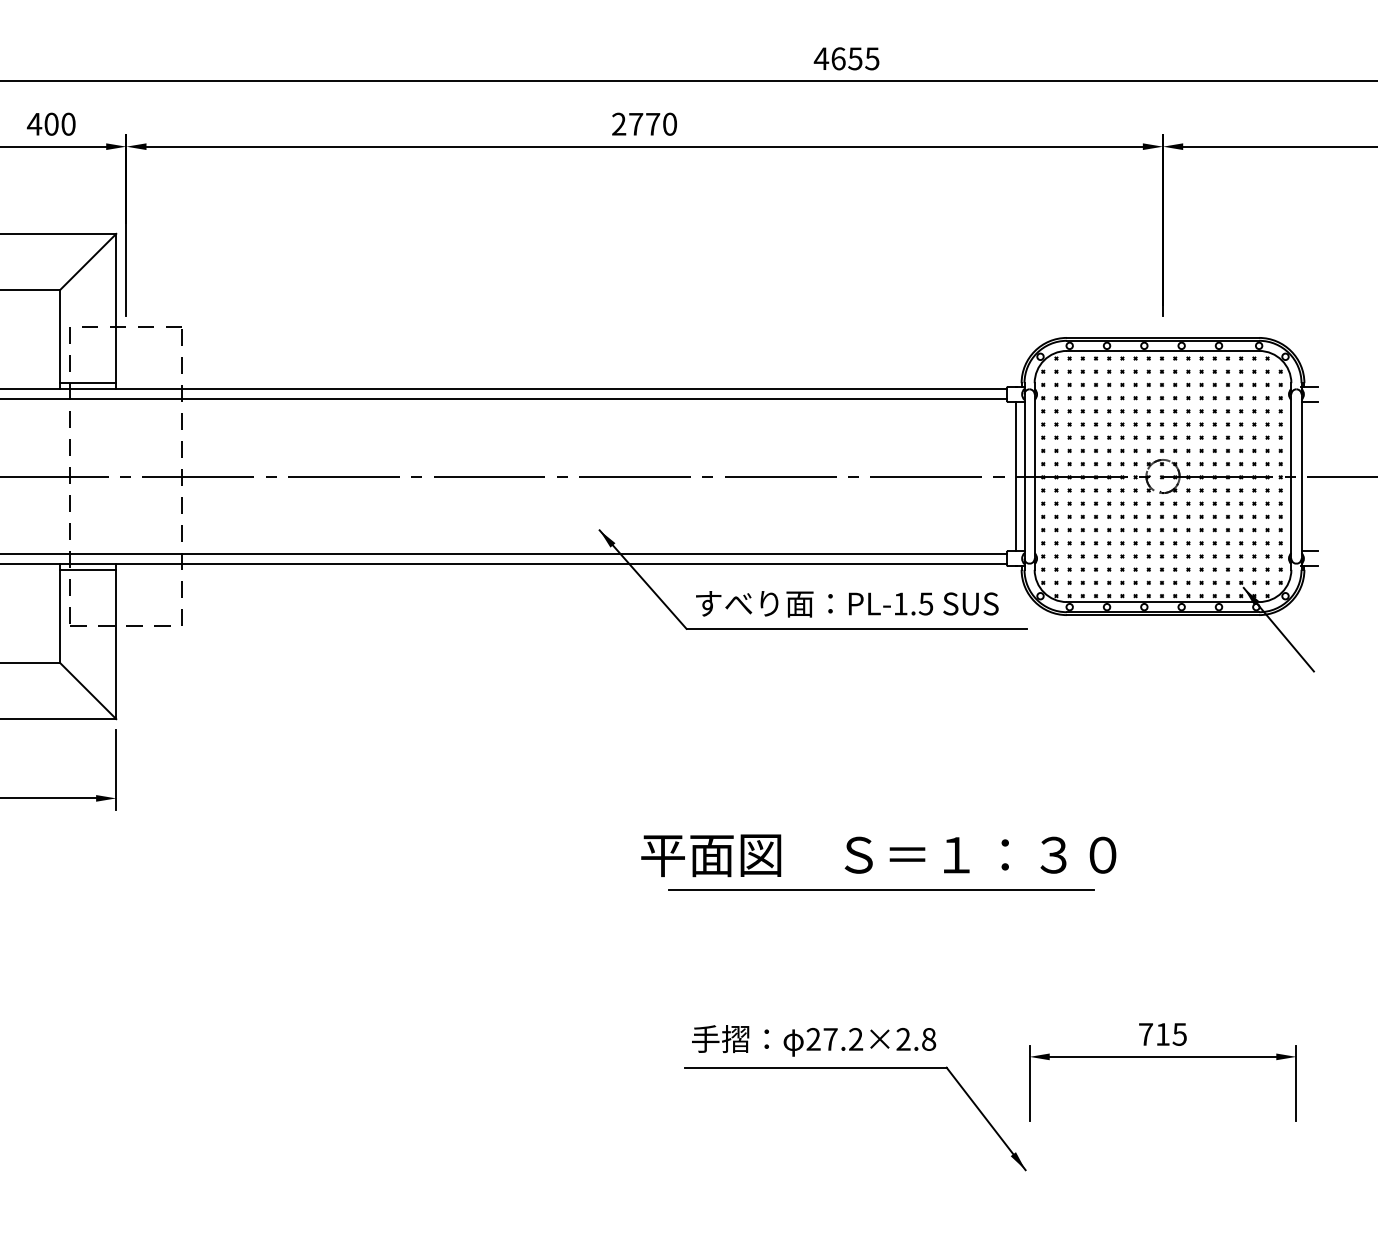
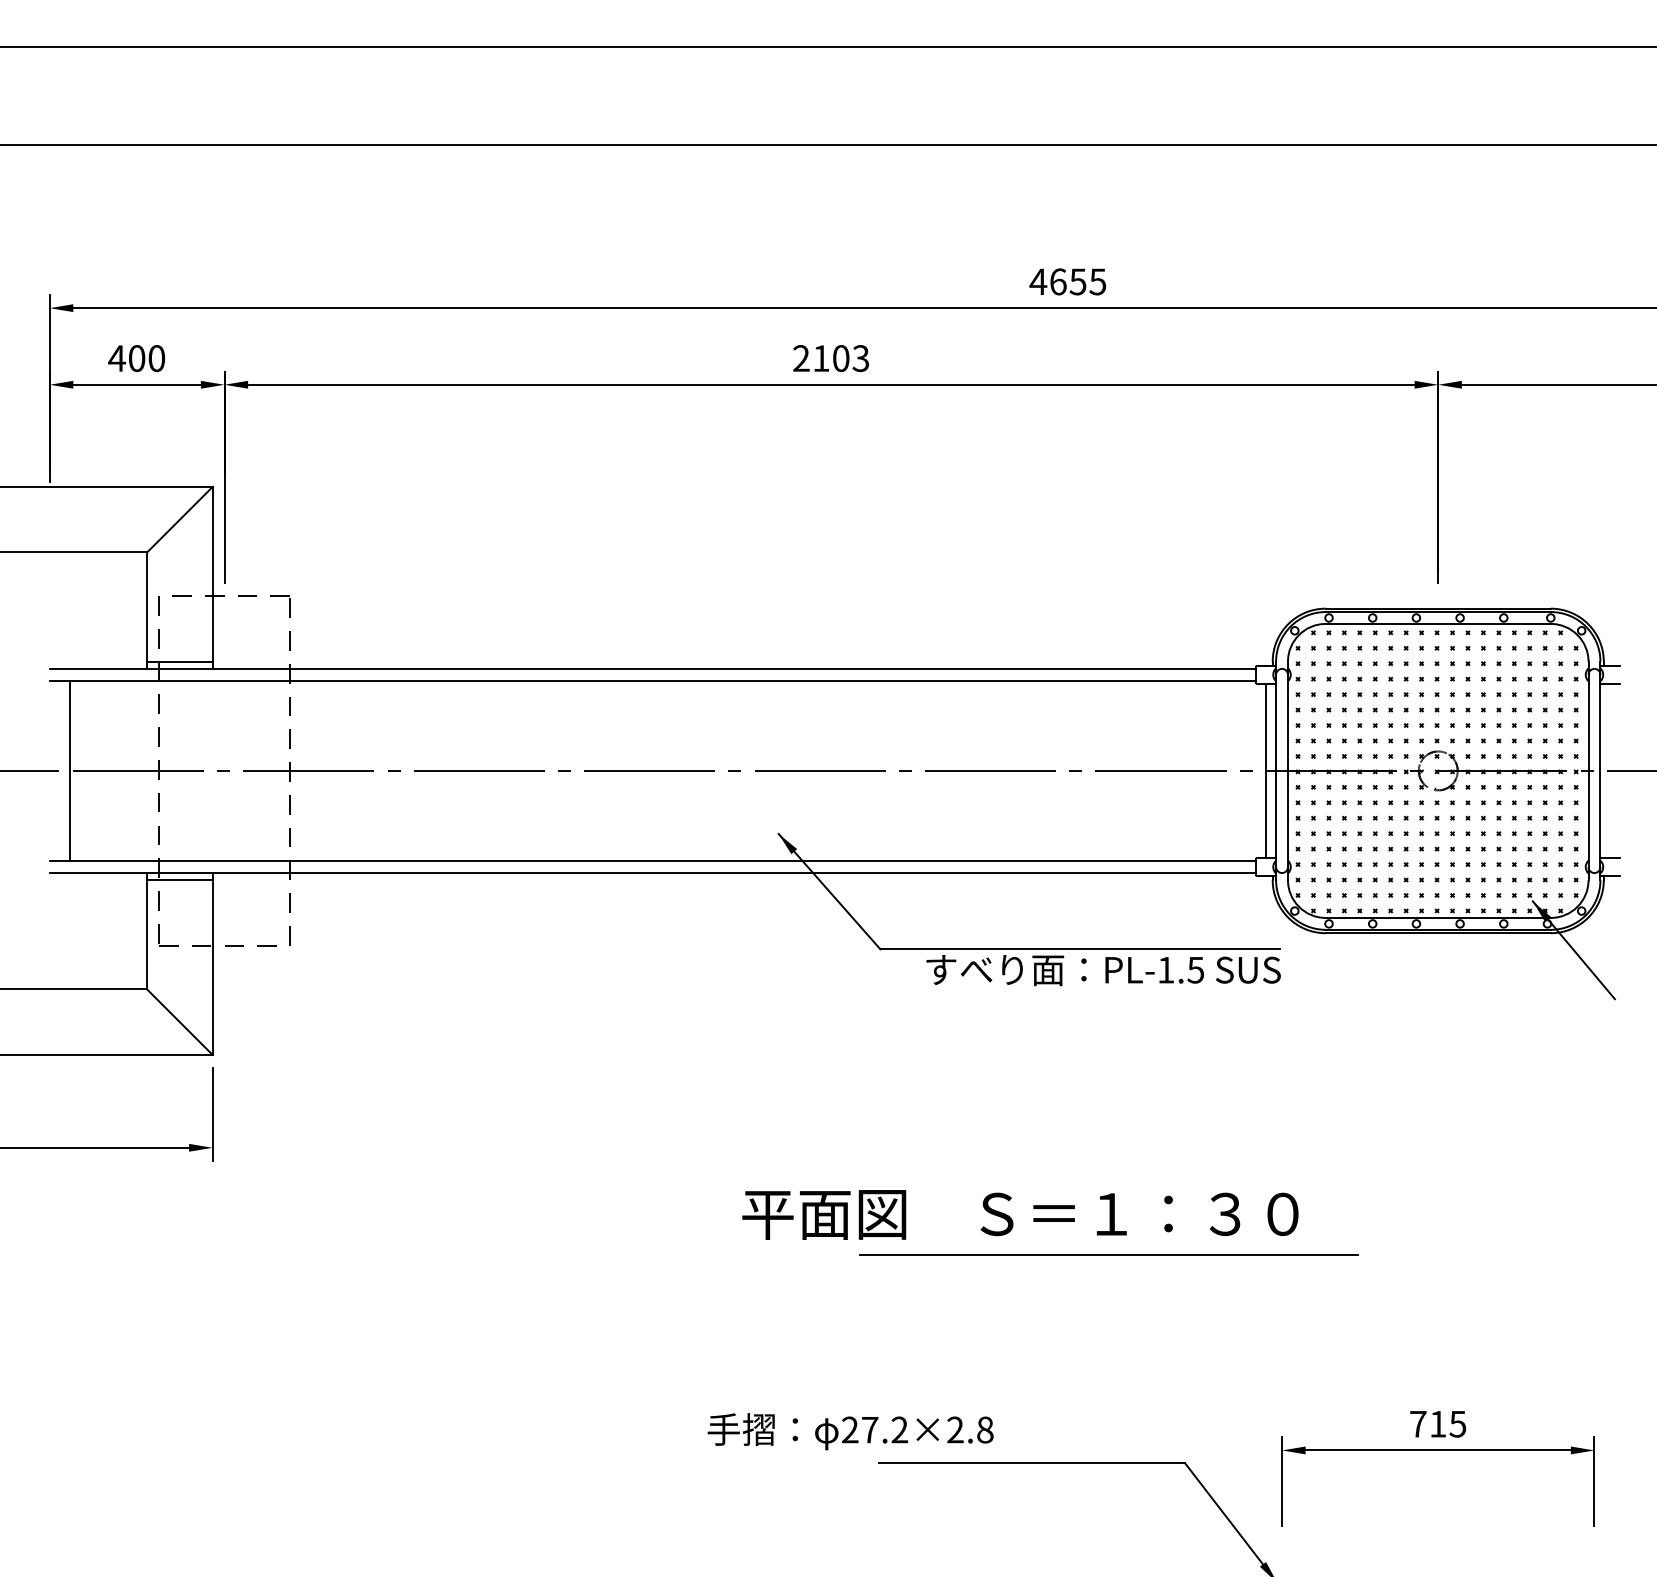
text: (653, 124) -> (841, 358), 2770 -> 2103
text: (847, 604) -> (1103, 970), moved
text: (878, 855) -> (1020, 1214), moved
text: (813, 1040) -> (850, 1431), moved

